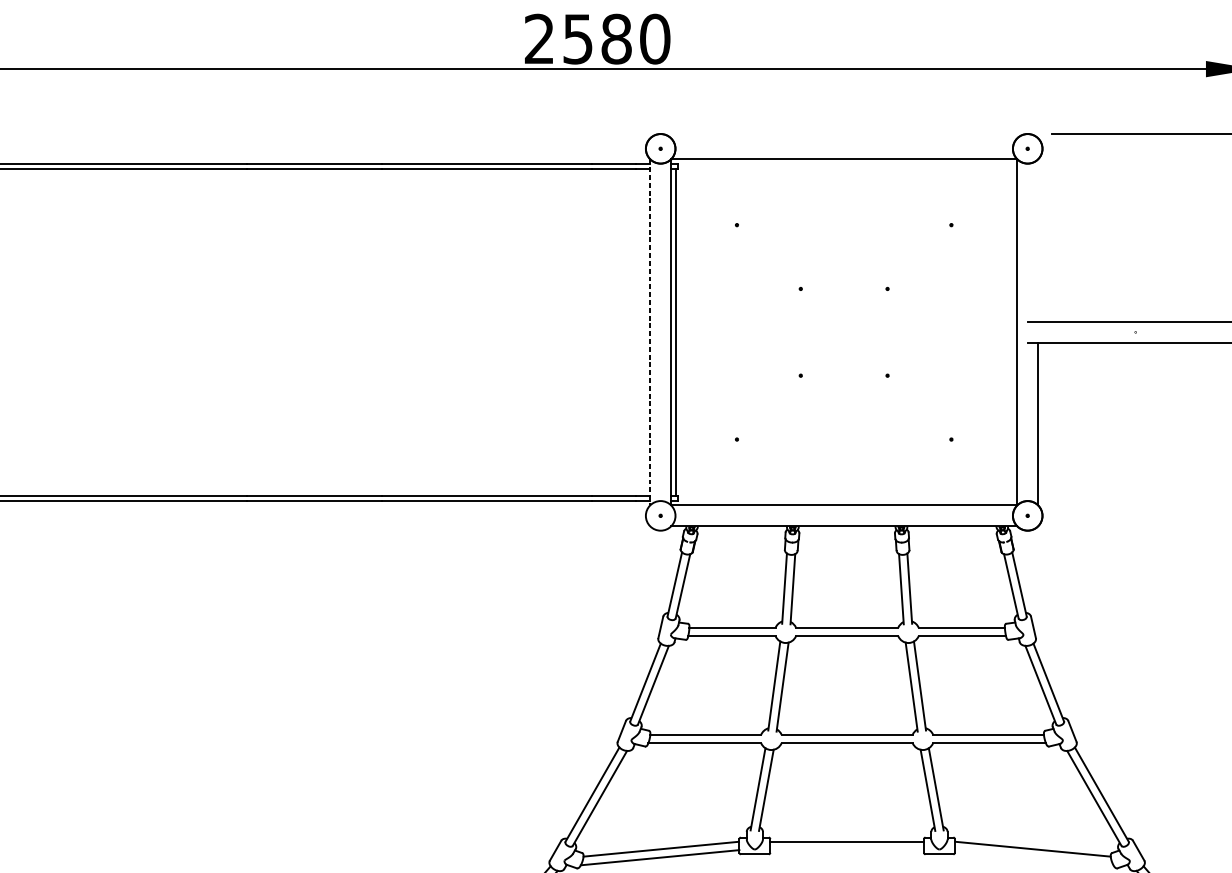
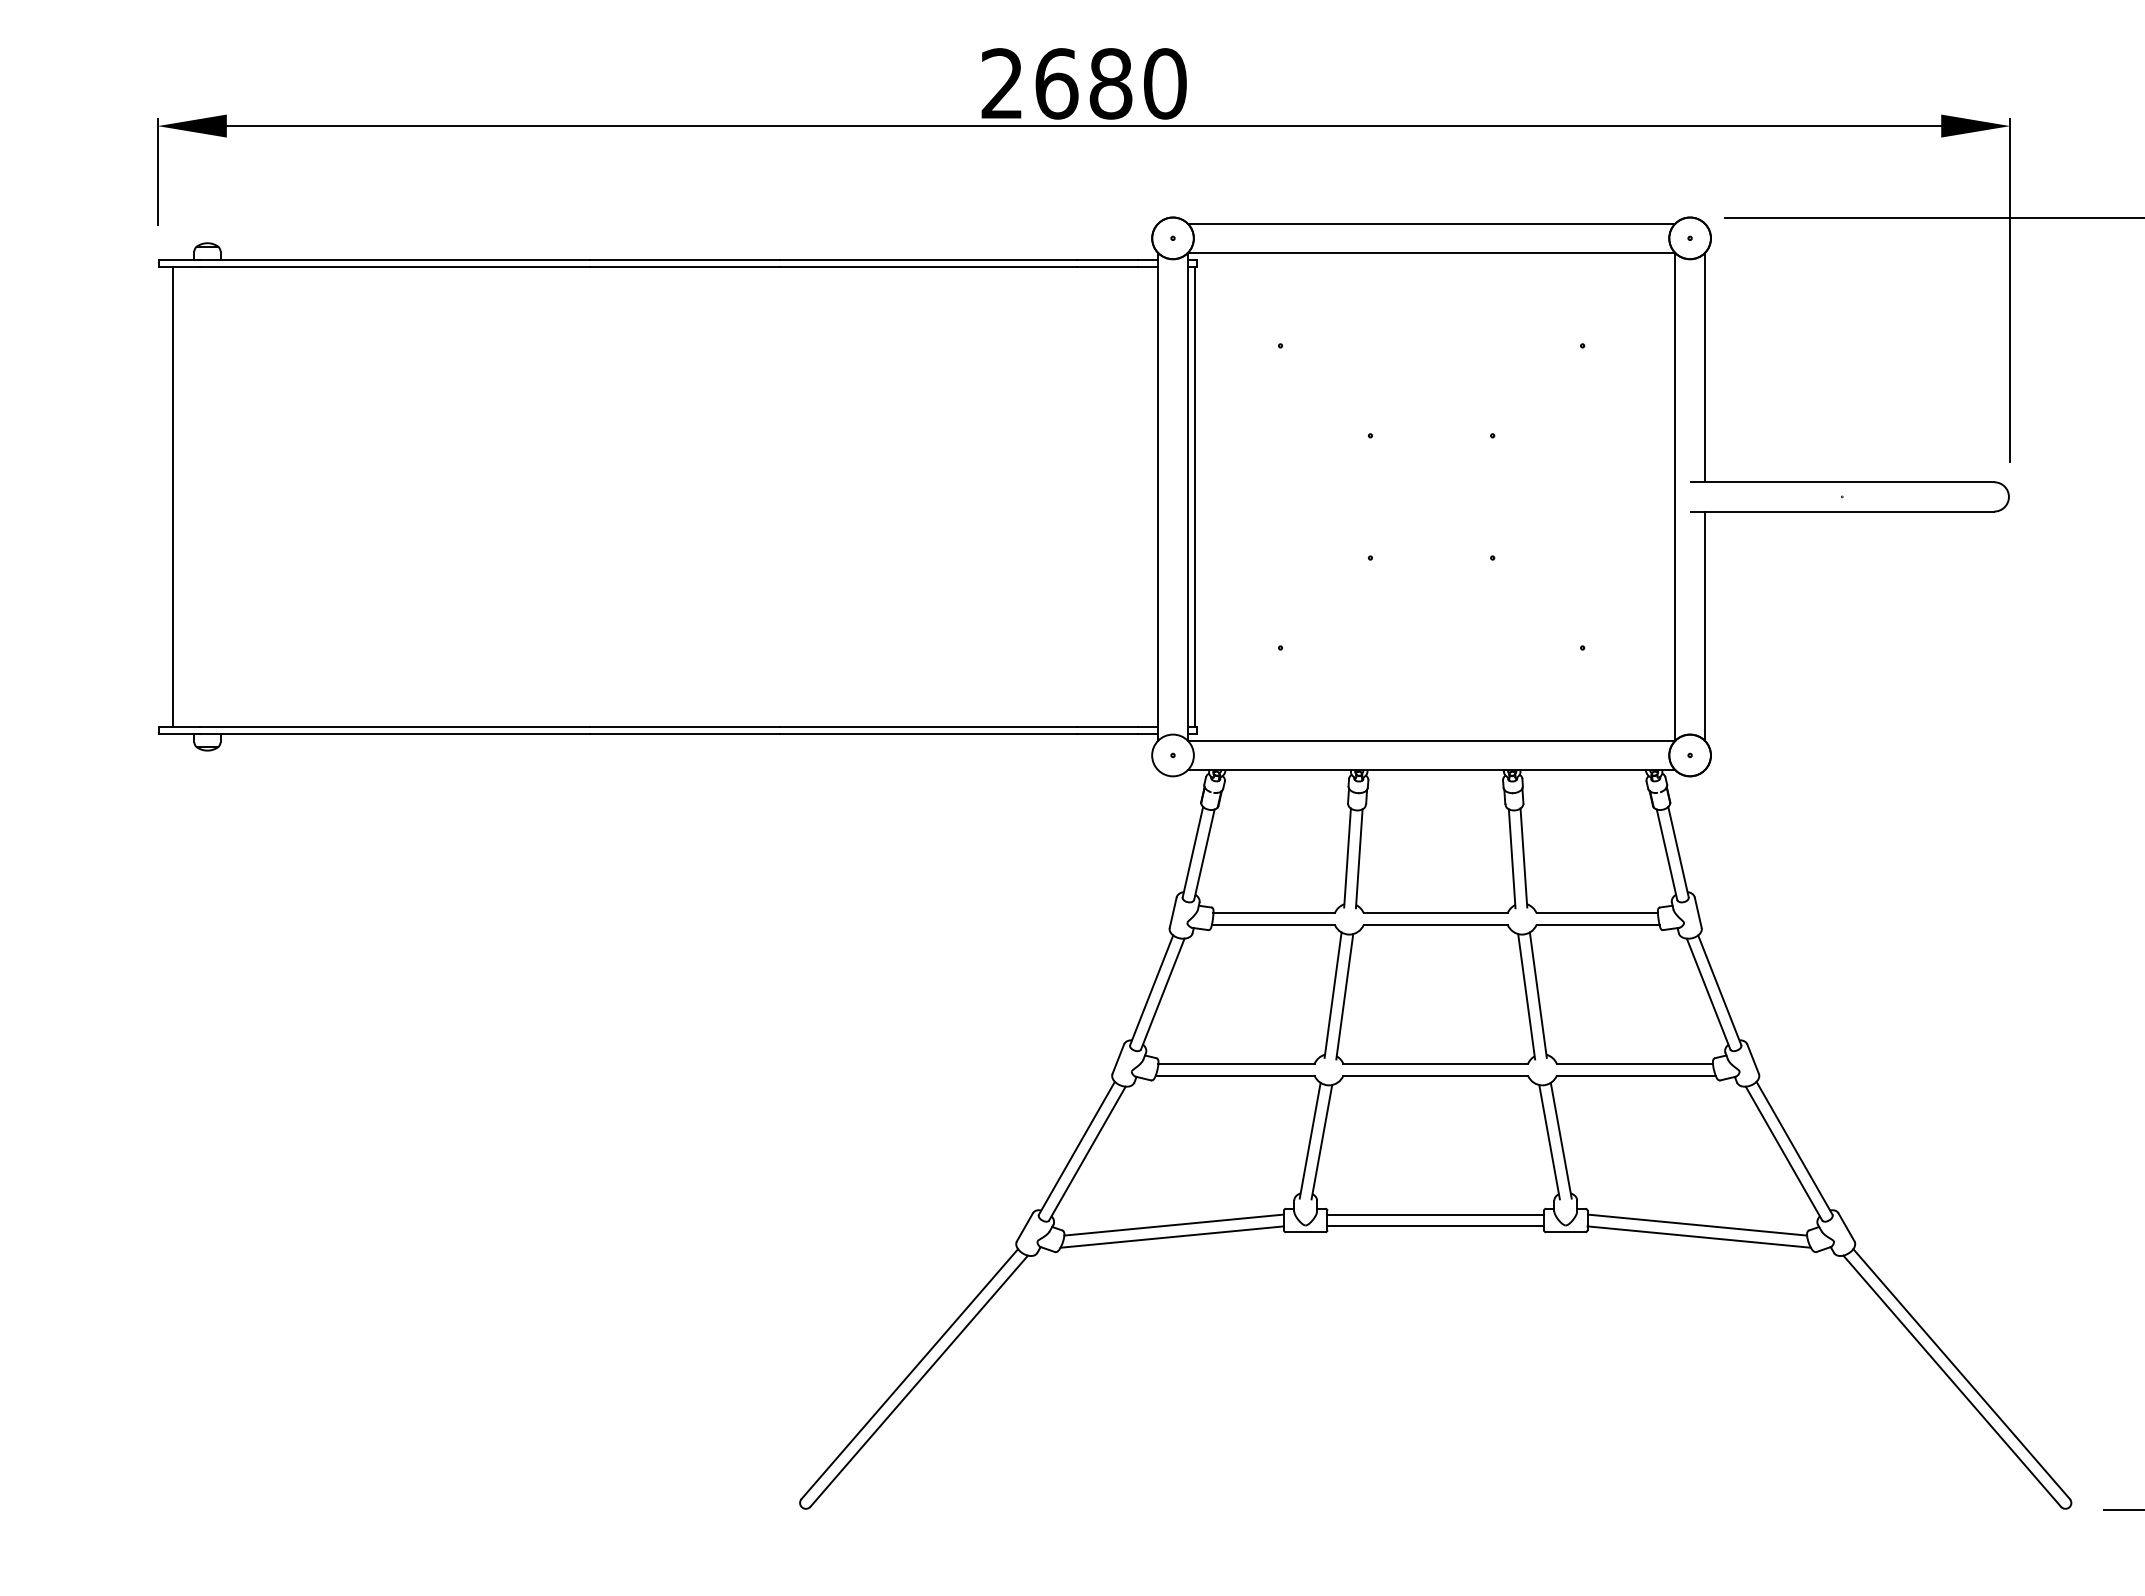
text: (577, 38) -> (1056, 83), 2580 -> 2680
line: (844, 138) -> (1431, 223), added
line: (1037, 240) -> (1704, 367), added
line: (650, 332) -> (1158, 496), dashed -> solid
line: (846, 850) -> (1435, 1226), added
line: (1033, 857) -> (1698, 1236), added

